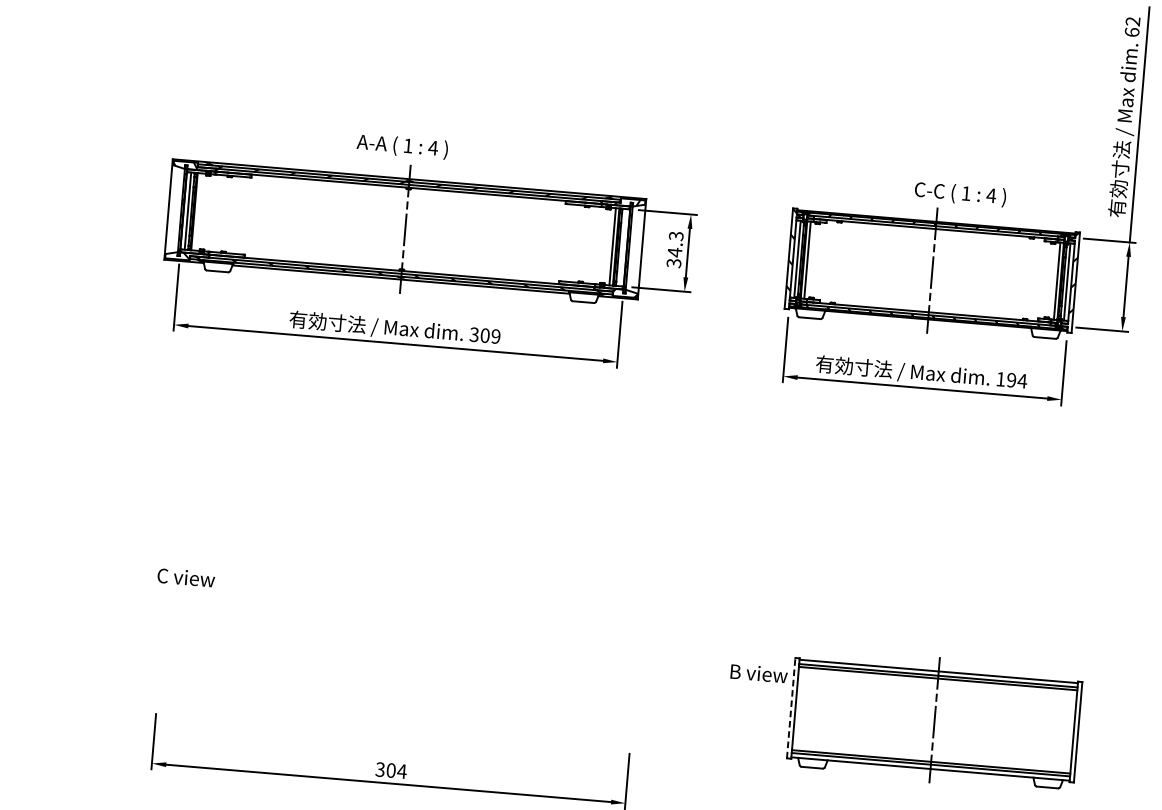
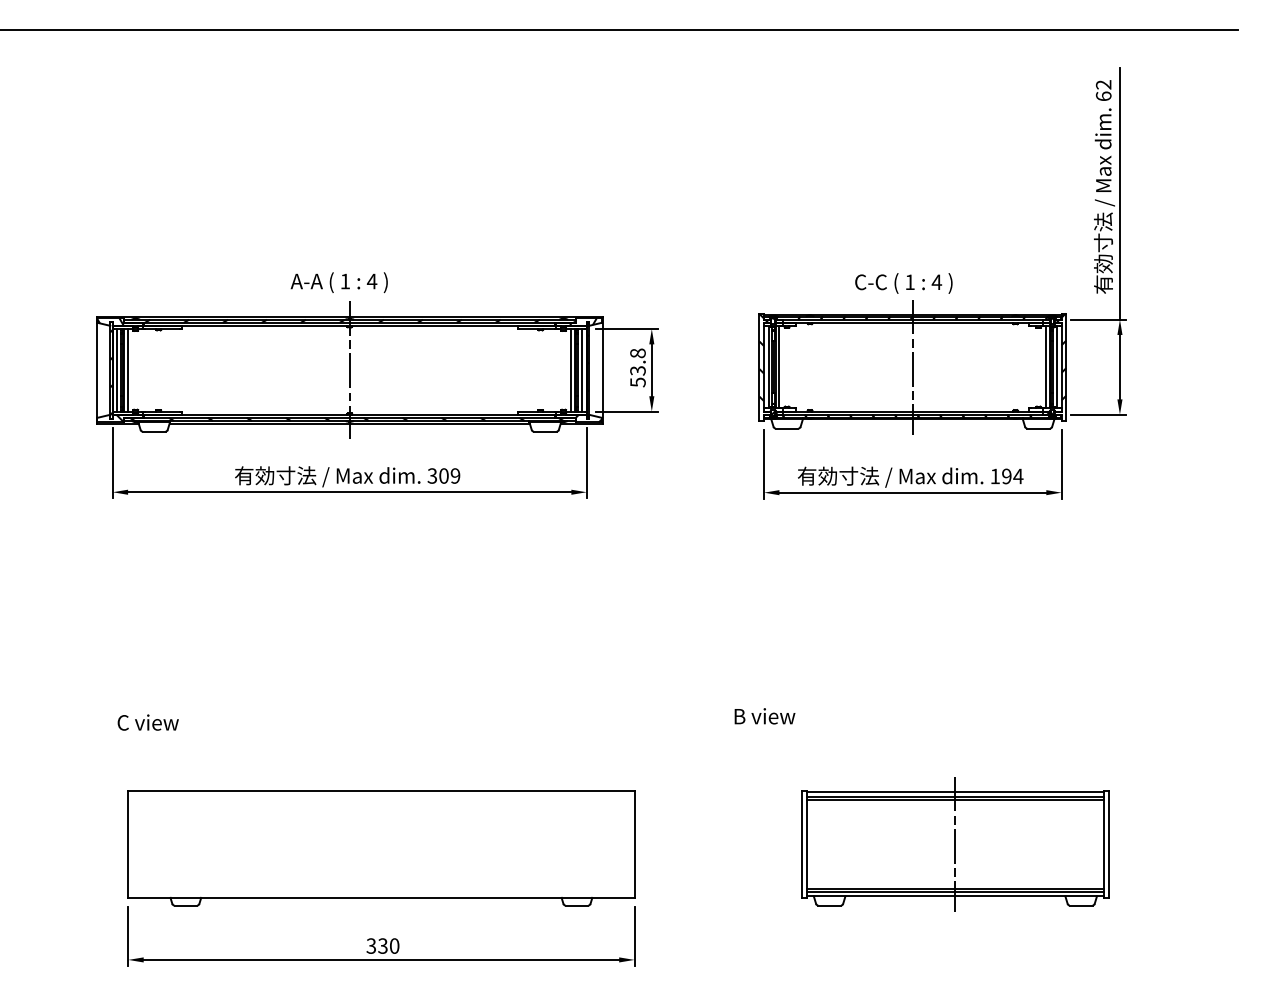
text: (960, 194) -> (903, 283), moved
line: (198, 212) -> (128, 370), added
line: (623, 247) -> (582, 370), added
text: (674, 249) -> (637, 367), 34.3 -> 53.8
text: (185, 577) -> (147, 722), moved
text: (758, 673) -> (764, 716), moved
part: (397, 679) -> (381, 848), added
line: (791, 708) -> (802, 844), dashed -> solid
text: (396, 770) -> (388, 945), 304 -> 330

